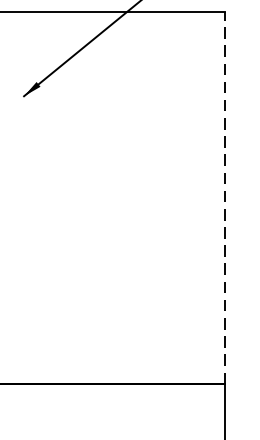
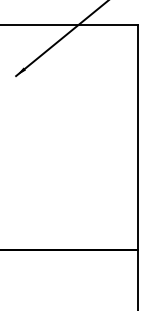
line: (224, 197) -> (137, 137), dashed -> solid

